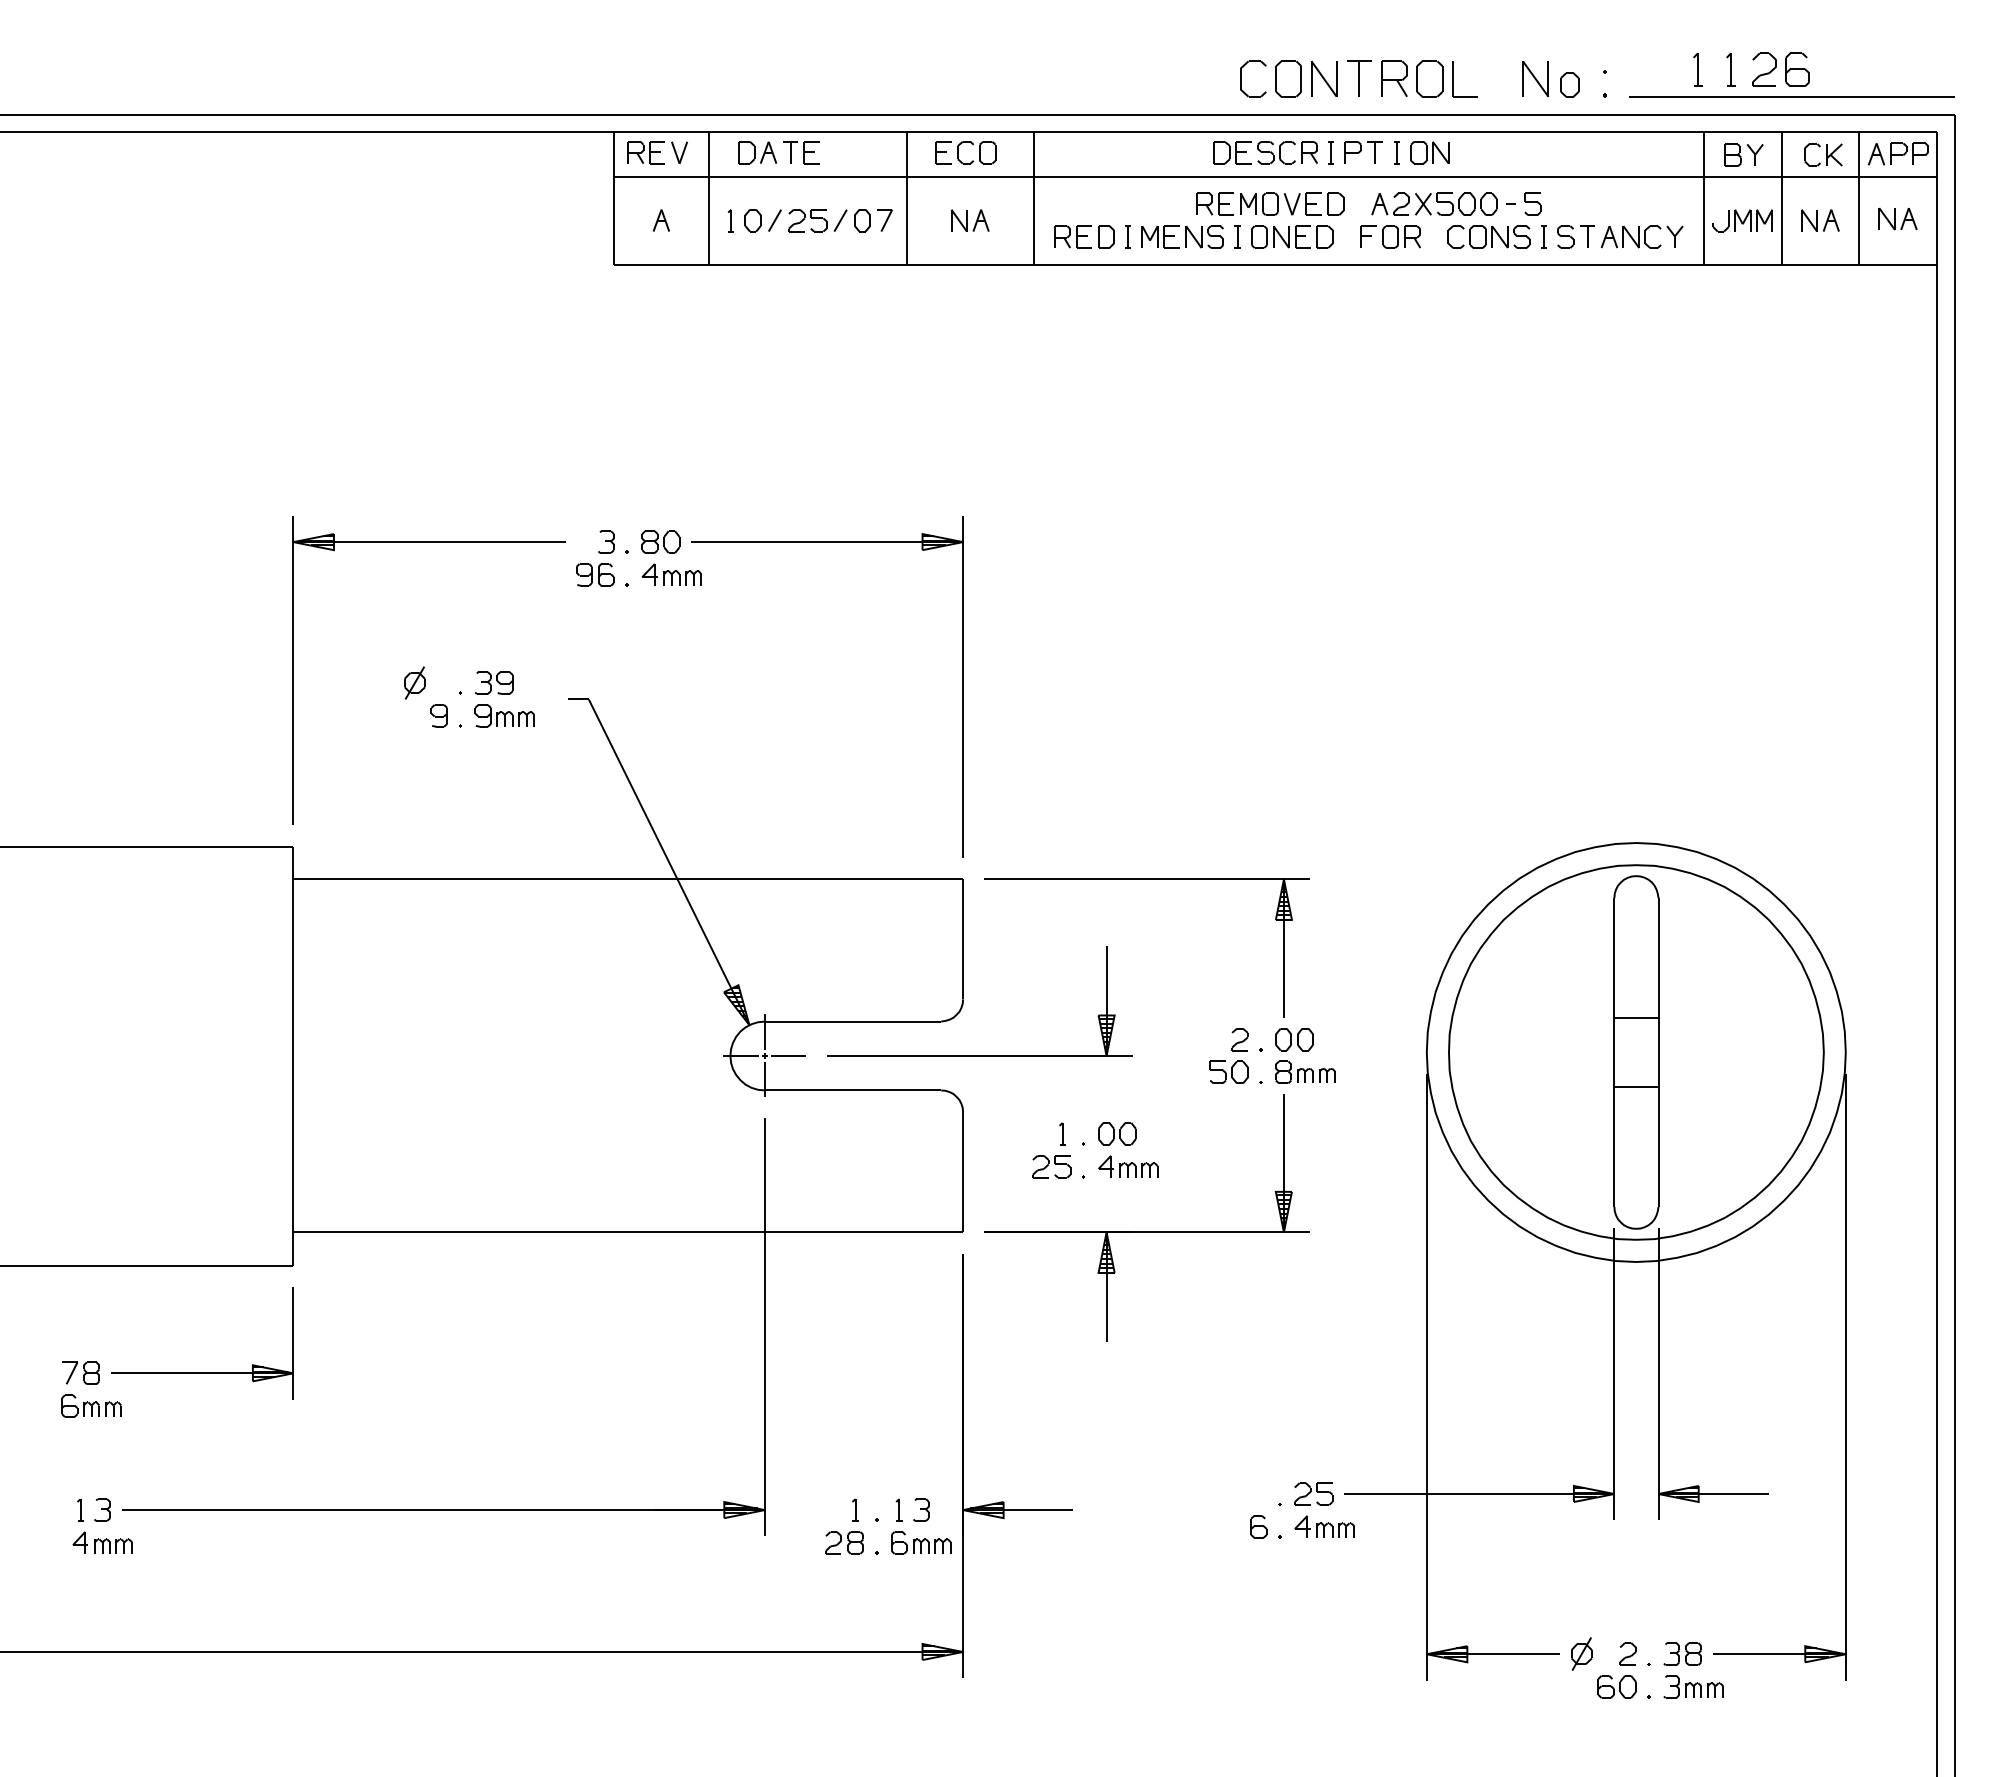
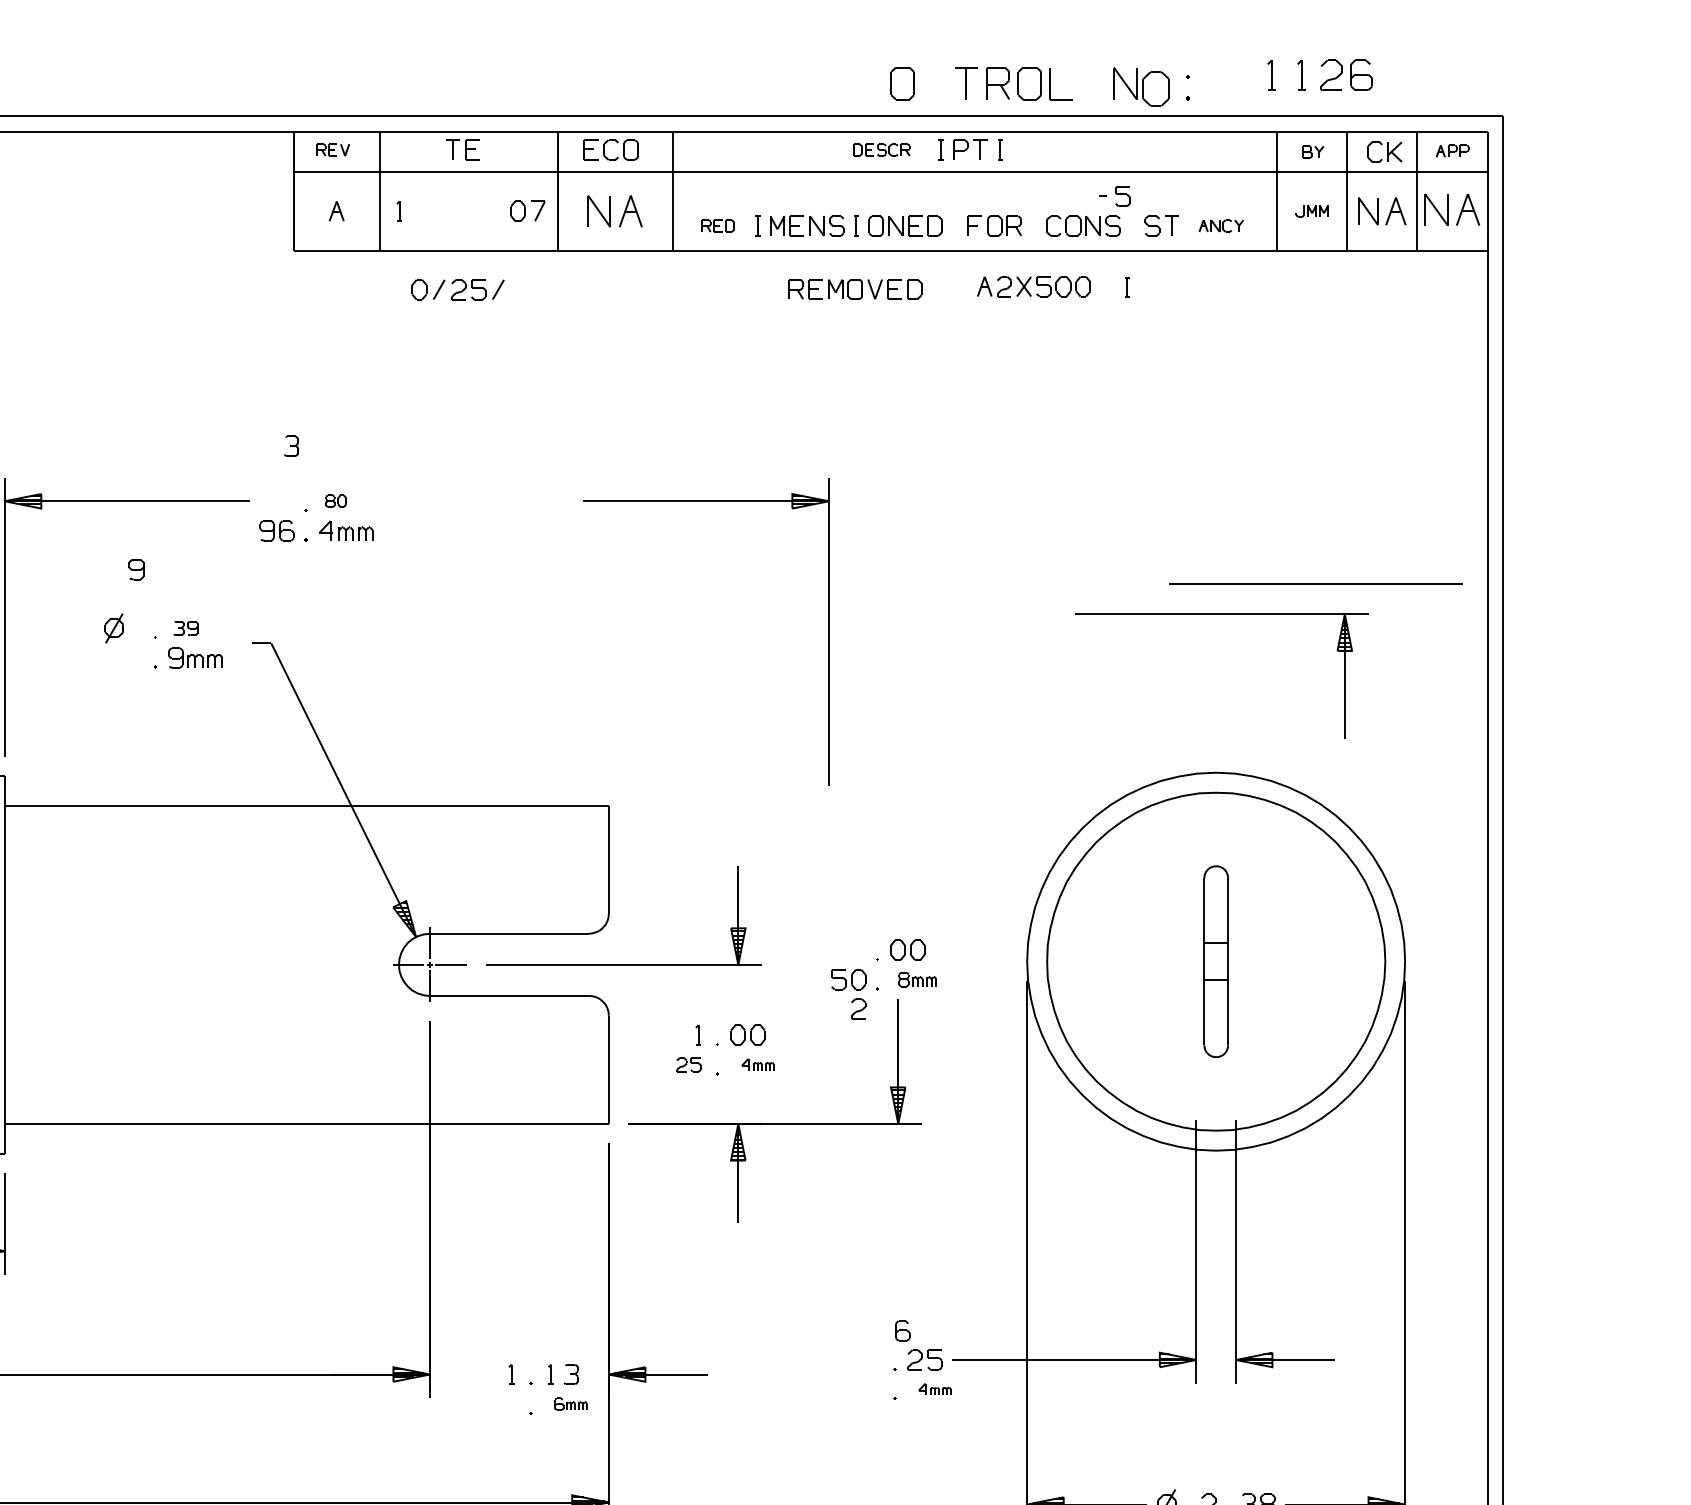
part: (1241, 78) -> (859, 83), removed
part: (1324, 78) -> (934, 83), removed
part: (1569, 84) -> (1155, 88), size x1.6
line: (1791, 96) -> (1315, 583), moved
part: (657, 152) -> (333, 149), size x0.6
part: (757, 152) -> (423, 149), removed
part: (1265, 152) -> (881, 149), size x0.6
part: (1429, 152) -> (1029, 149), removed
part: (1898, 153) -> (1452, 150), size x0.6
part: (1743, 154) -> (1312, 151), size x0.6
part: (1270, 203) -> (855, 288), moved
part: (1434, 203) -> (1034, 286), moved
part: (1897, 218) -> (1451, 209), size x1.6
part: (795, 220) -> (457, 289), moved
part: (970, 220) -> (615, 211), size x1.6
part: (1742, 220) -> (1311, 211), size x0.6
part: (1820, 220) -> (1382, 211), size x1.4
part: (1084, 236) -> (718, 225), size x0.6
part: (1543, 236) -> (1127, 286), moved
part: (1641, 236) -> (1220, 225), size x0.6
part: (606, 541) -> (291, 445), moved
part: (660, 541) -> (335, 500), size x0.6
part: (493, 682) -> (185, 627), size x0.7
part: (962, 686) -> (828, 631), moved
part: (438, 715) -> (135, 569), moved
part: (1146, 879) -> (1220, 614), moved
part: (1239, 1039) -> (858, 1008), moved
part: (1636, 1052) -> (1216, 961), size x0.6
part: (1305, 1071) -> (917, 978), size x0.7
part: (1051, 1166) -> (688, 1064), size x0.7
part: (1128, 1166) -> (758, 1064), size x0.6
part: (1258, 1526) -> (902, 1330), moved
part: (1324, 1526) -> (934, 1389), size x0.6
part: (844, 1542) -> (501, 1403), removed
part: (921, 1542) -> (571, 1403), size x0.6

